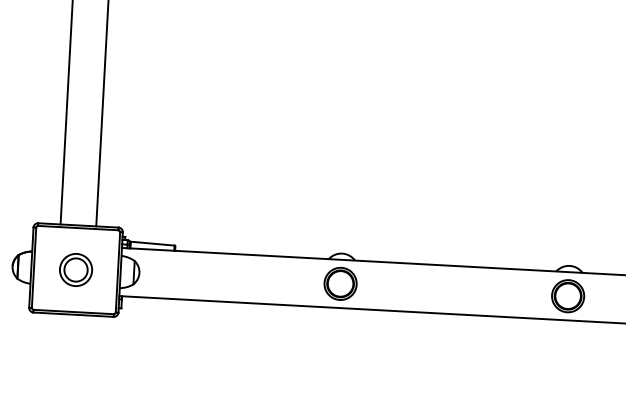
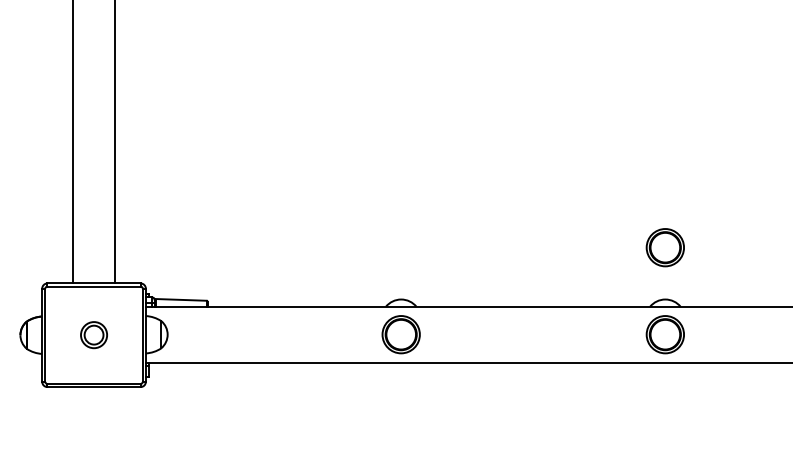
part: (571, 221) -> (664, 247), added
part: (75, 269) -> (93, 334), size x0.7

